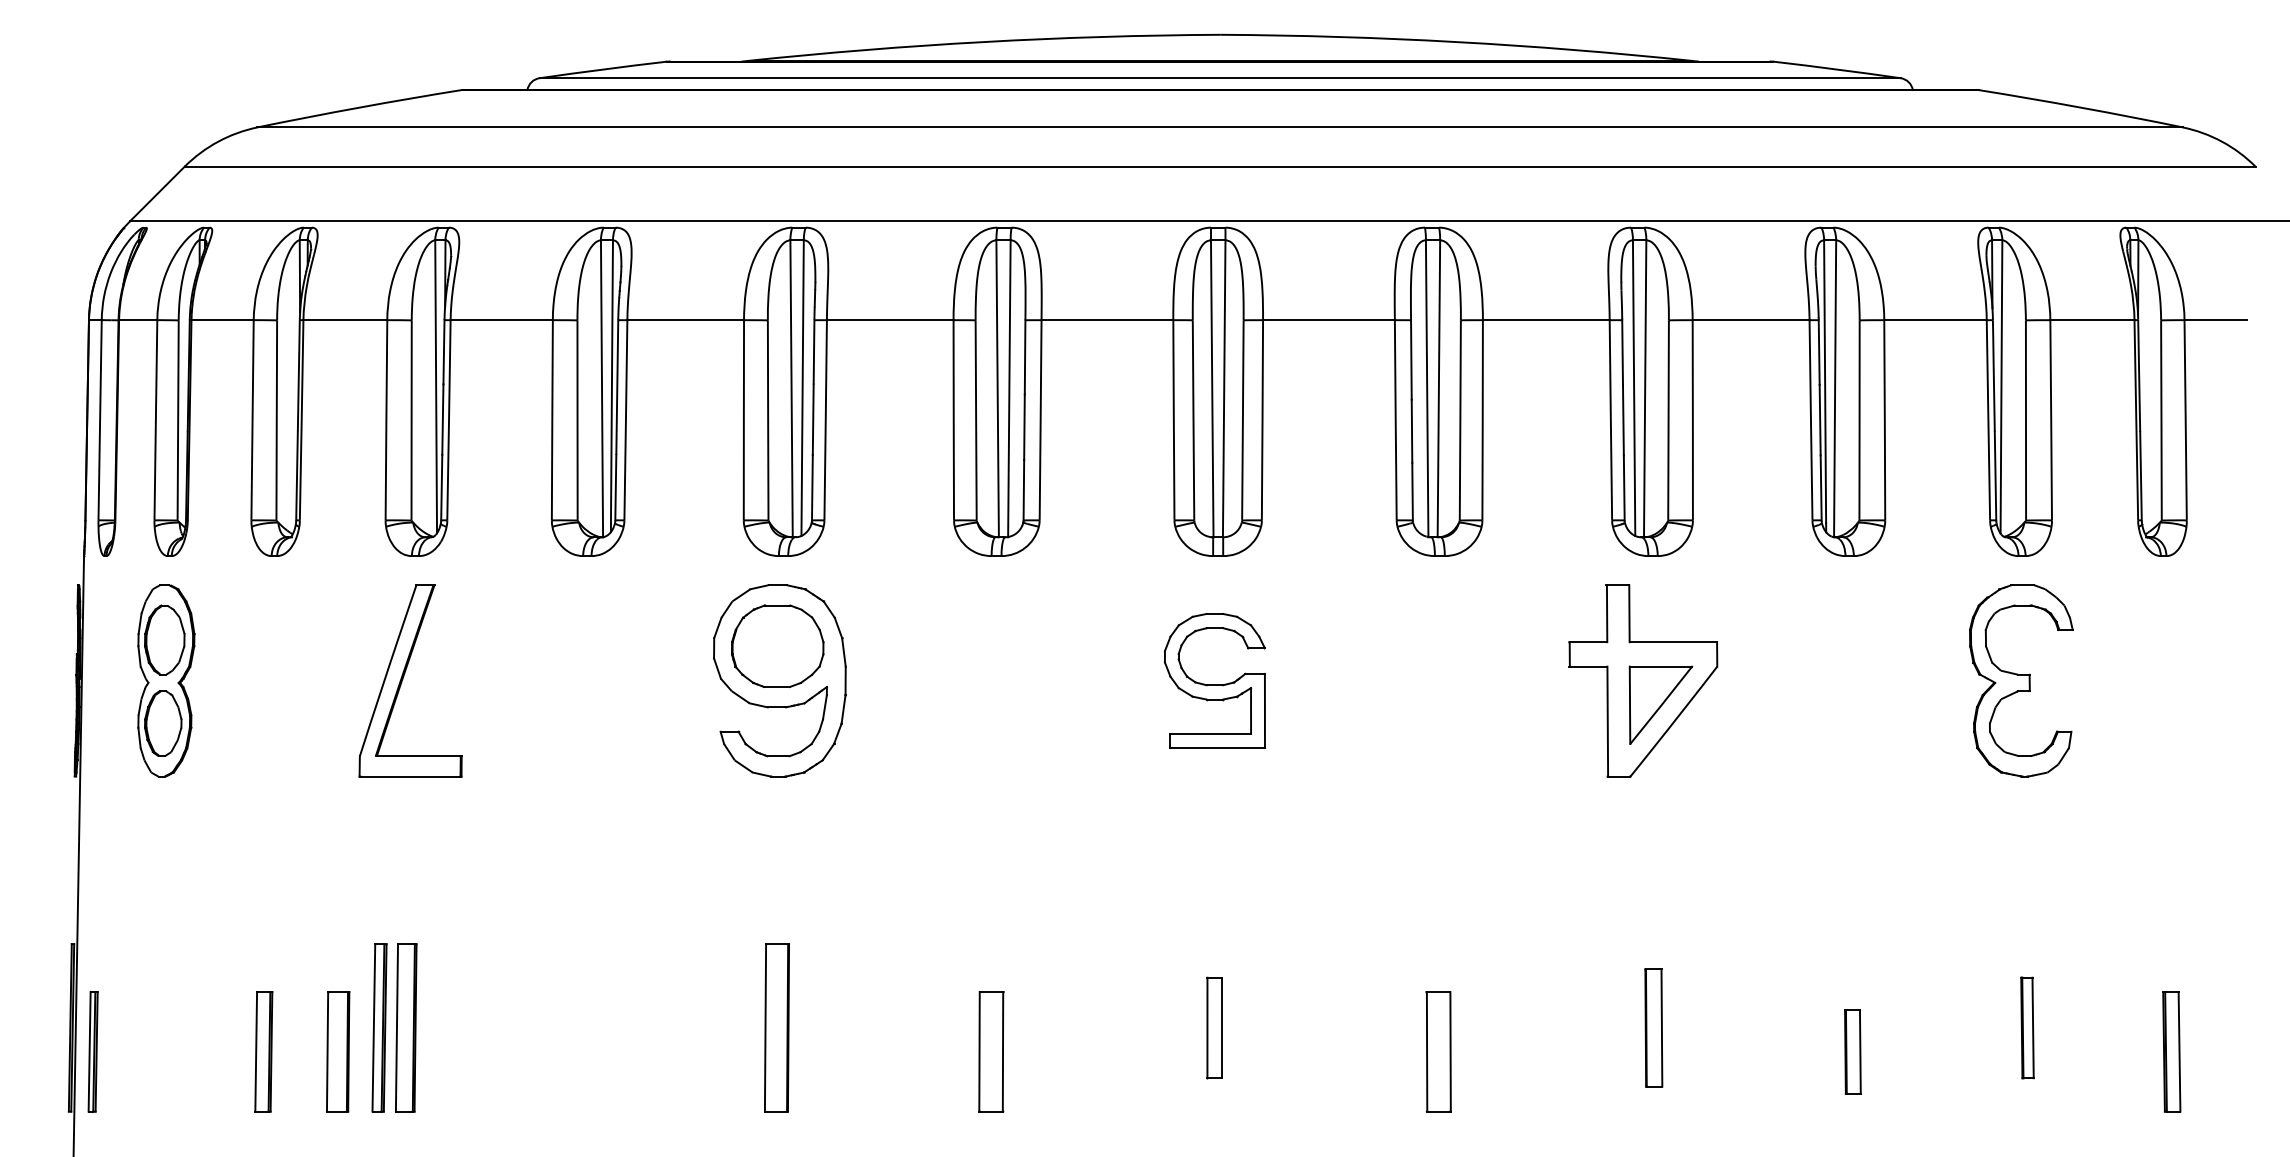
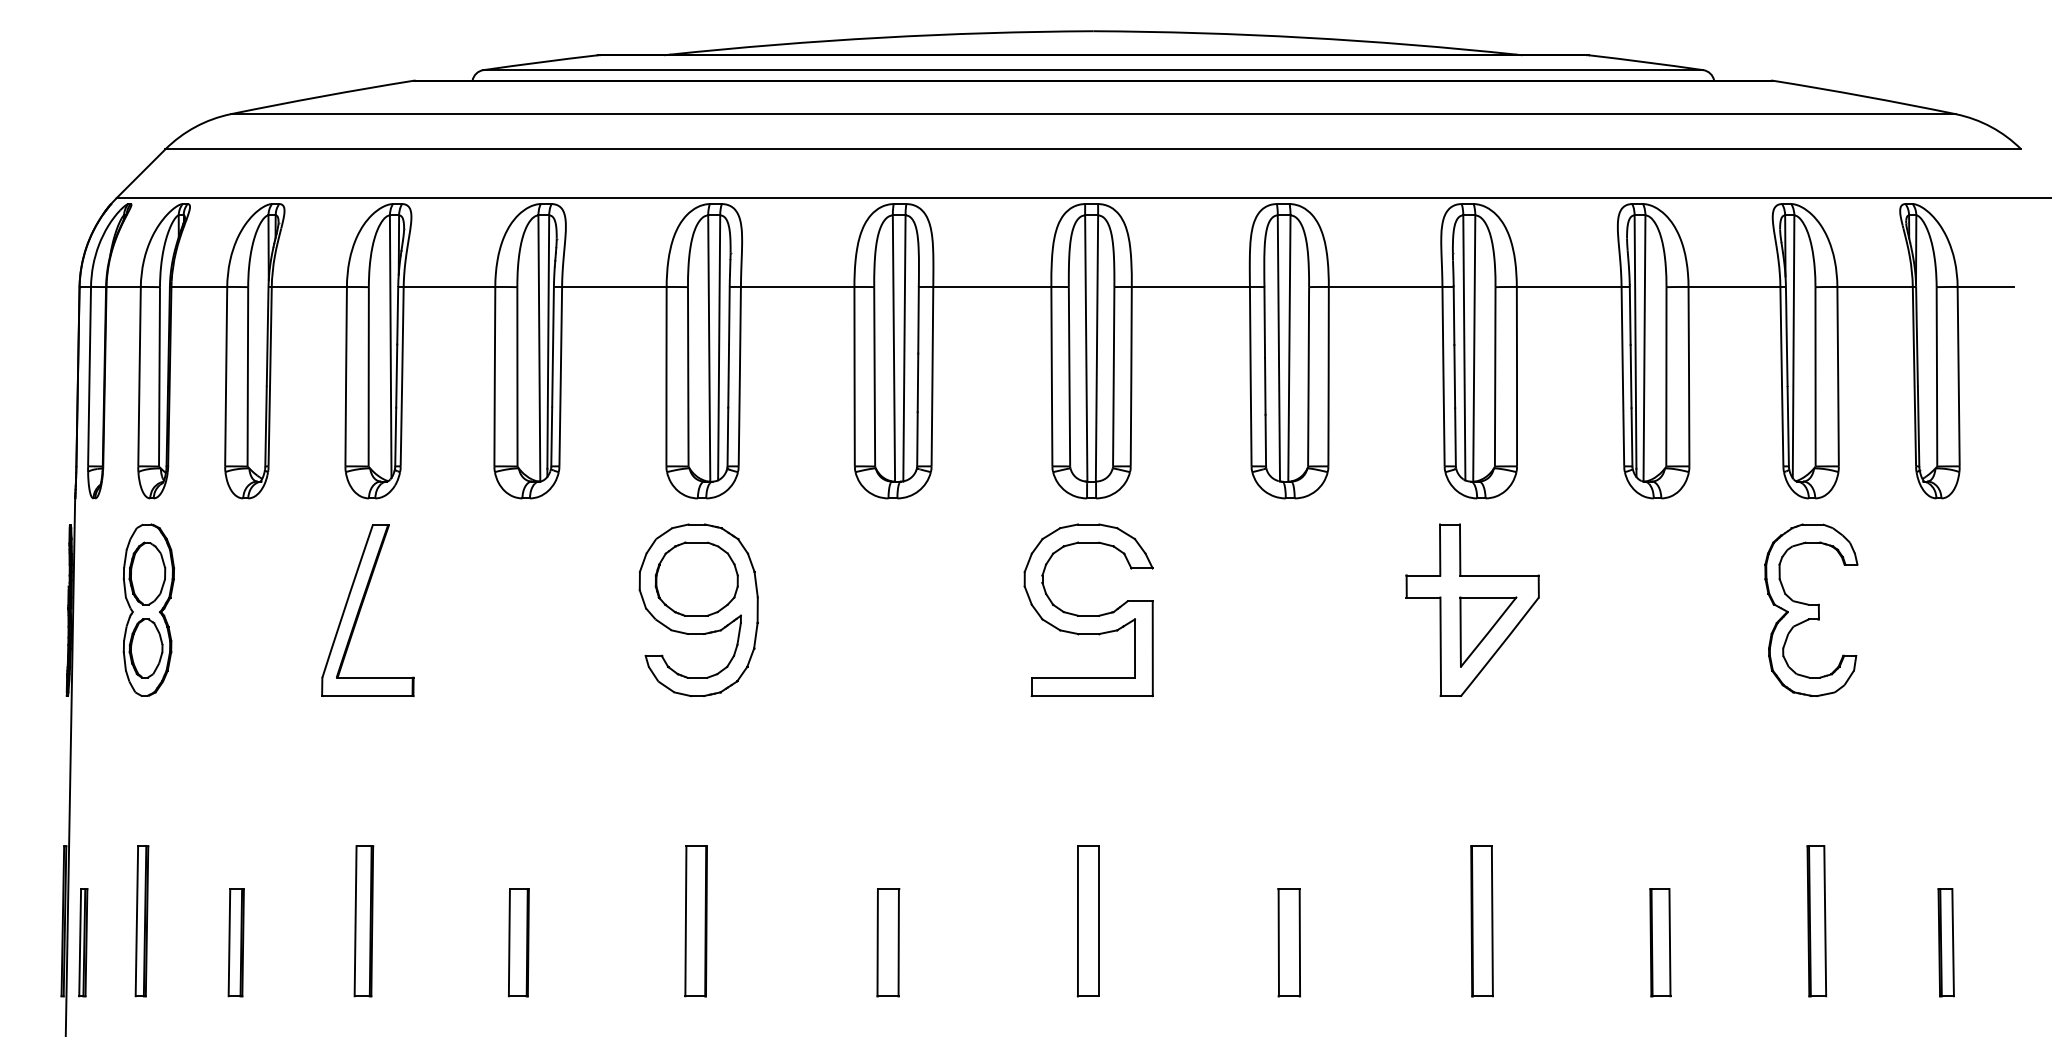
part: (1214, 681) -> (1088, 610), size x1.43
part: (379, 1028) -> (141, 921), moved
part: (1213, 1028) -> (1087, 921), size x1.67
part: (1653, 1028) -> (1481, 921), size x1.43
part: (2027, 1028) -> (1816, 921), size x1.67
part: (337, 1051) -> (518, 942), moved
part: (1852, 1051) -> (1660, 942), size x1.43

